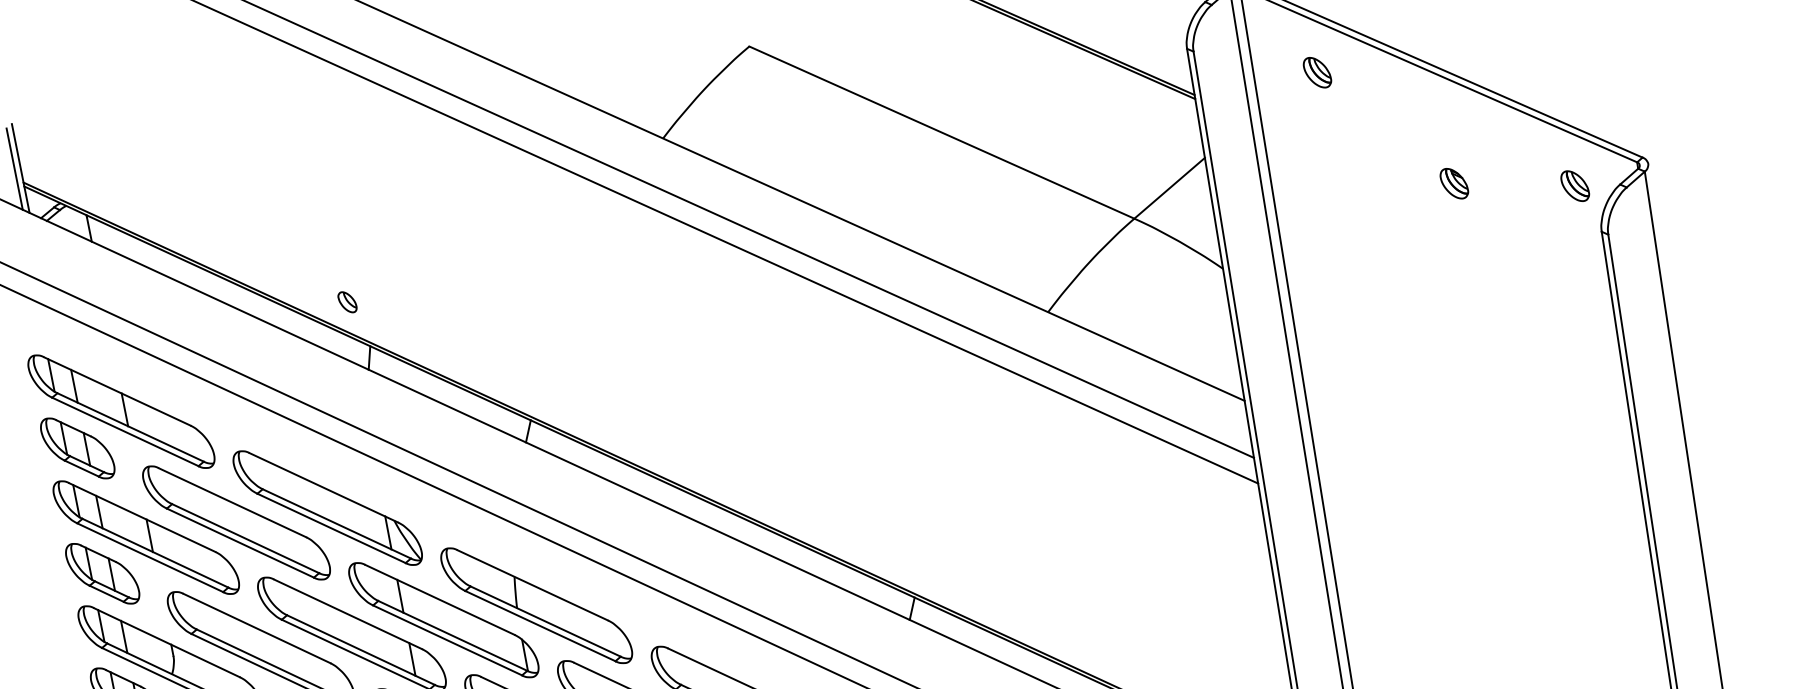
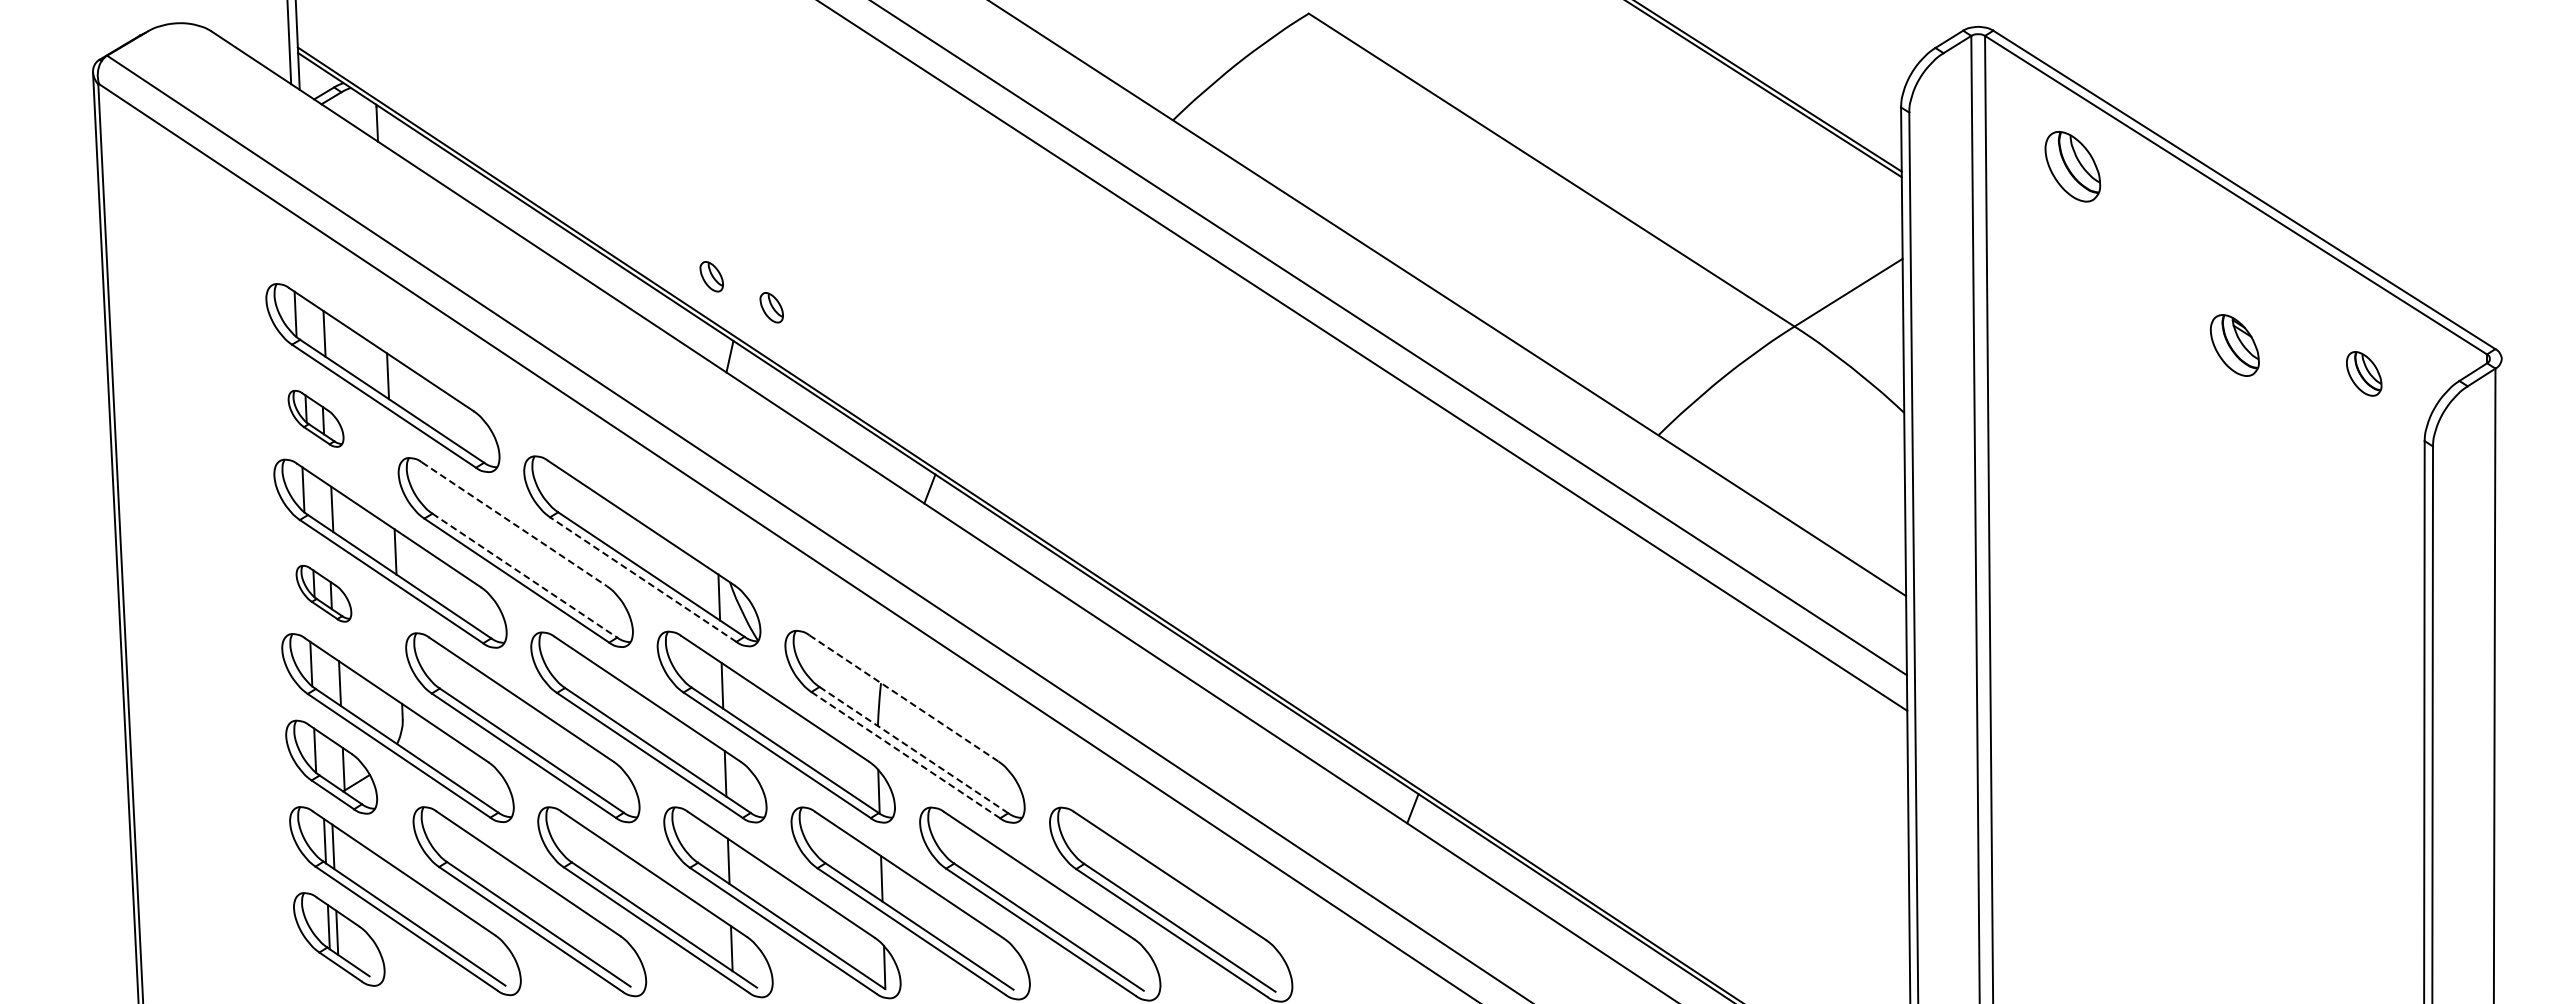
part: (1317, 72) -> (2072, 166), size x1.6
part: (1454, 183) -> (2235, 345), size x1.4
part: (1575, 185) -> (2364, 373), moved
part: (394, 317) -> (771, 307), added
part: (77, 448) -> (315, 418), size x0.6
line: (232, 502) -> (514, 524), solid -> dashed
line: (330, 528) -> (642, 579), solid -> dashed
line: (246, 538) -> (525, 575), solid -> dashed
part: (102, 573) -> (323, 593), size x0.6
line: (533, 585) -> (904, 698), solid -> dashed
line: (545, 621) -> (913, 750), solid -> dashed
line: (540, 626) -> (905, 755), solid -> dashed

